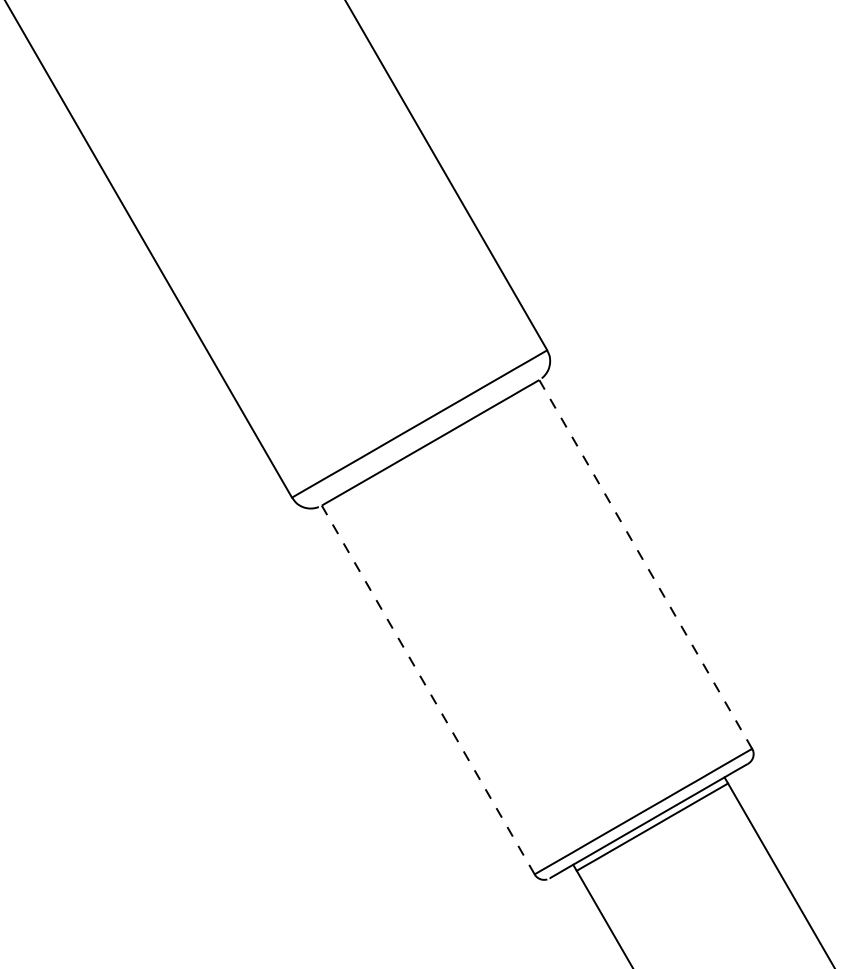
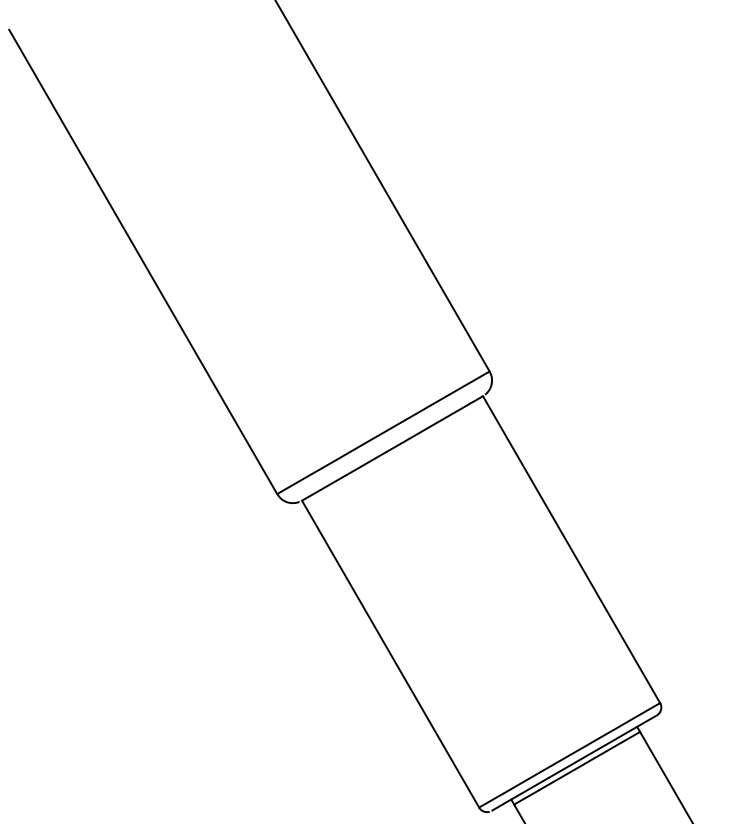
line: (645, 564) -> (571, 549), dashed -> solid
line: (428, 690) -> (390, 654), dashed -> solid

